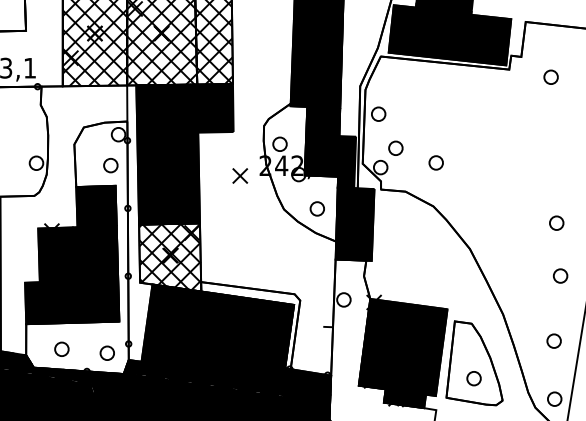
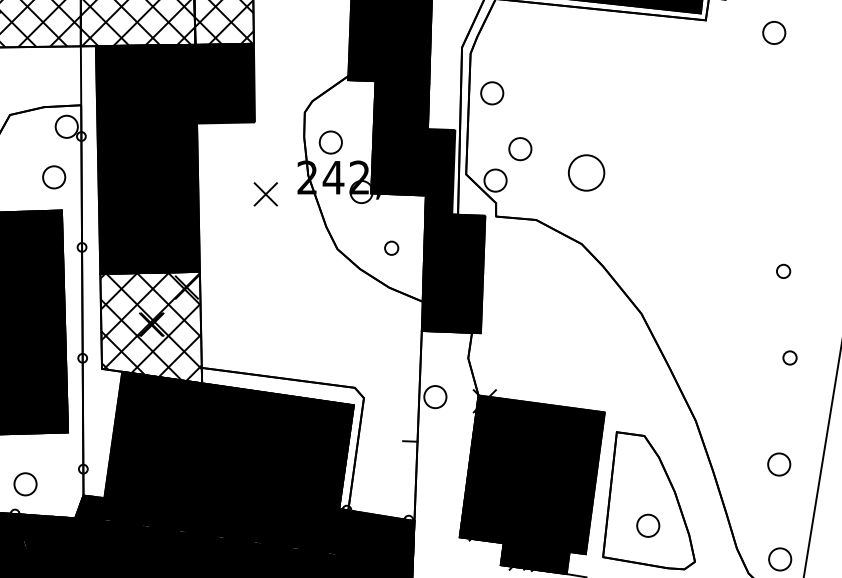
circle: (435, 162) -> (585, 172), size x1.6
circle: (316, 208) -> (390, 247), size x0.6
circle: (556, 222) -> (783, 270), size x0.6
circle: (560, 275) -> (789, 357), size x0.6
circle: (106, 352) -> (24, 483), moved

